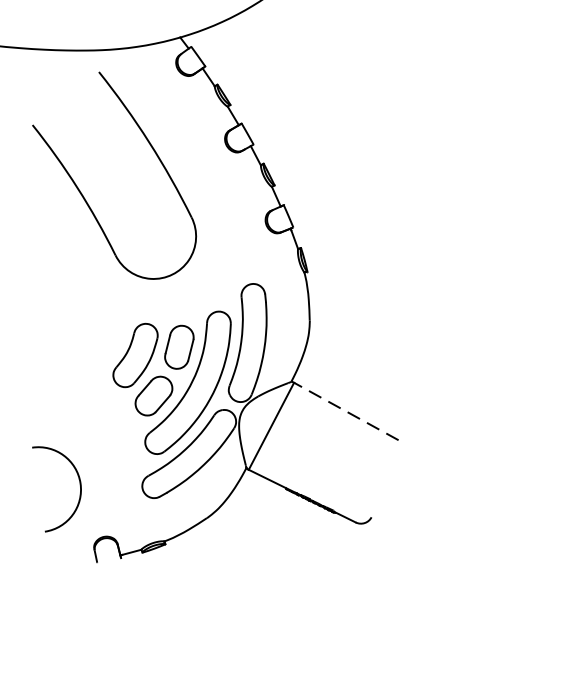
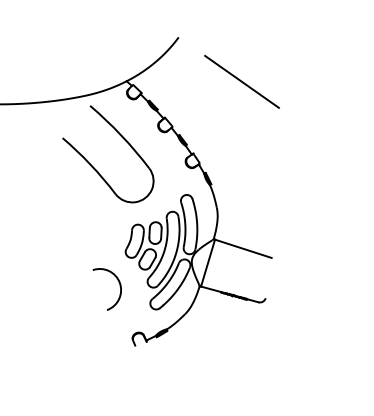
line: (406, 81) -> (241, 81), added
line: (346, 410) -> (243, 248), dashed -> solid
arc: (78, 489) -> (119, 286), moved

